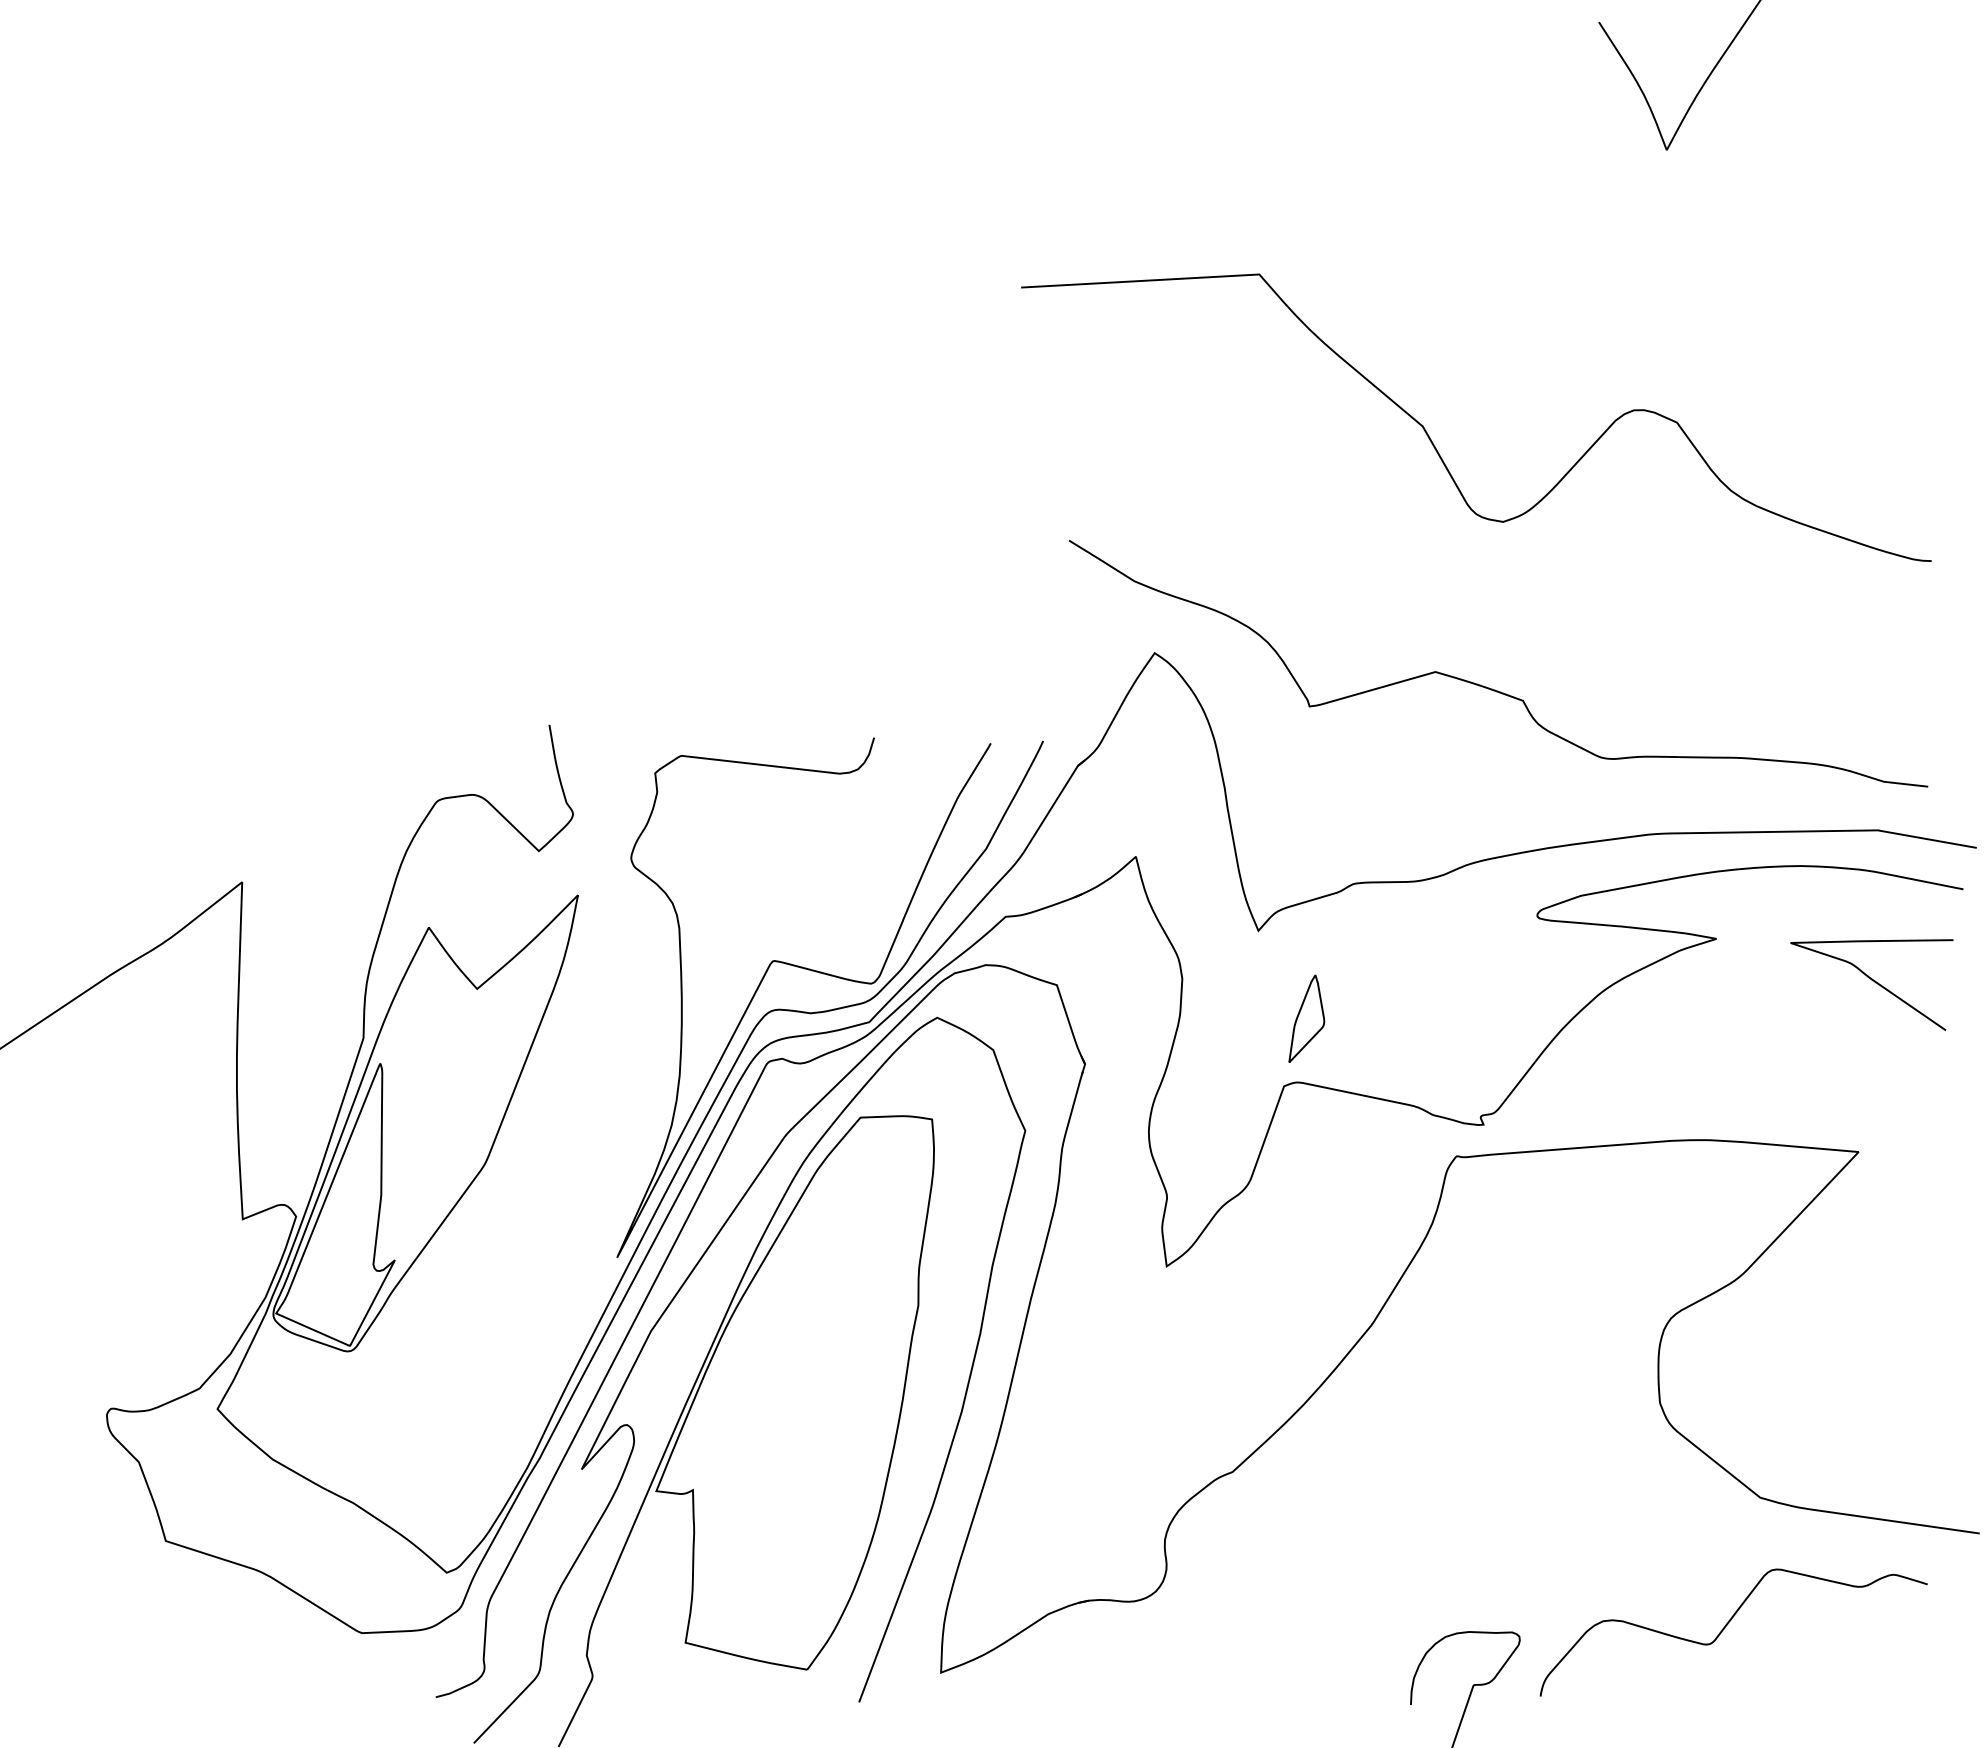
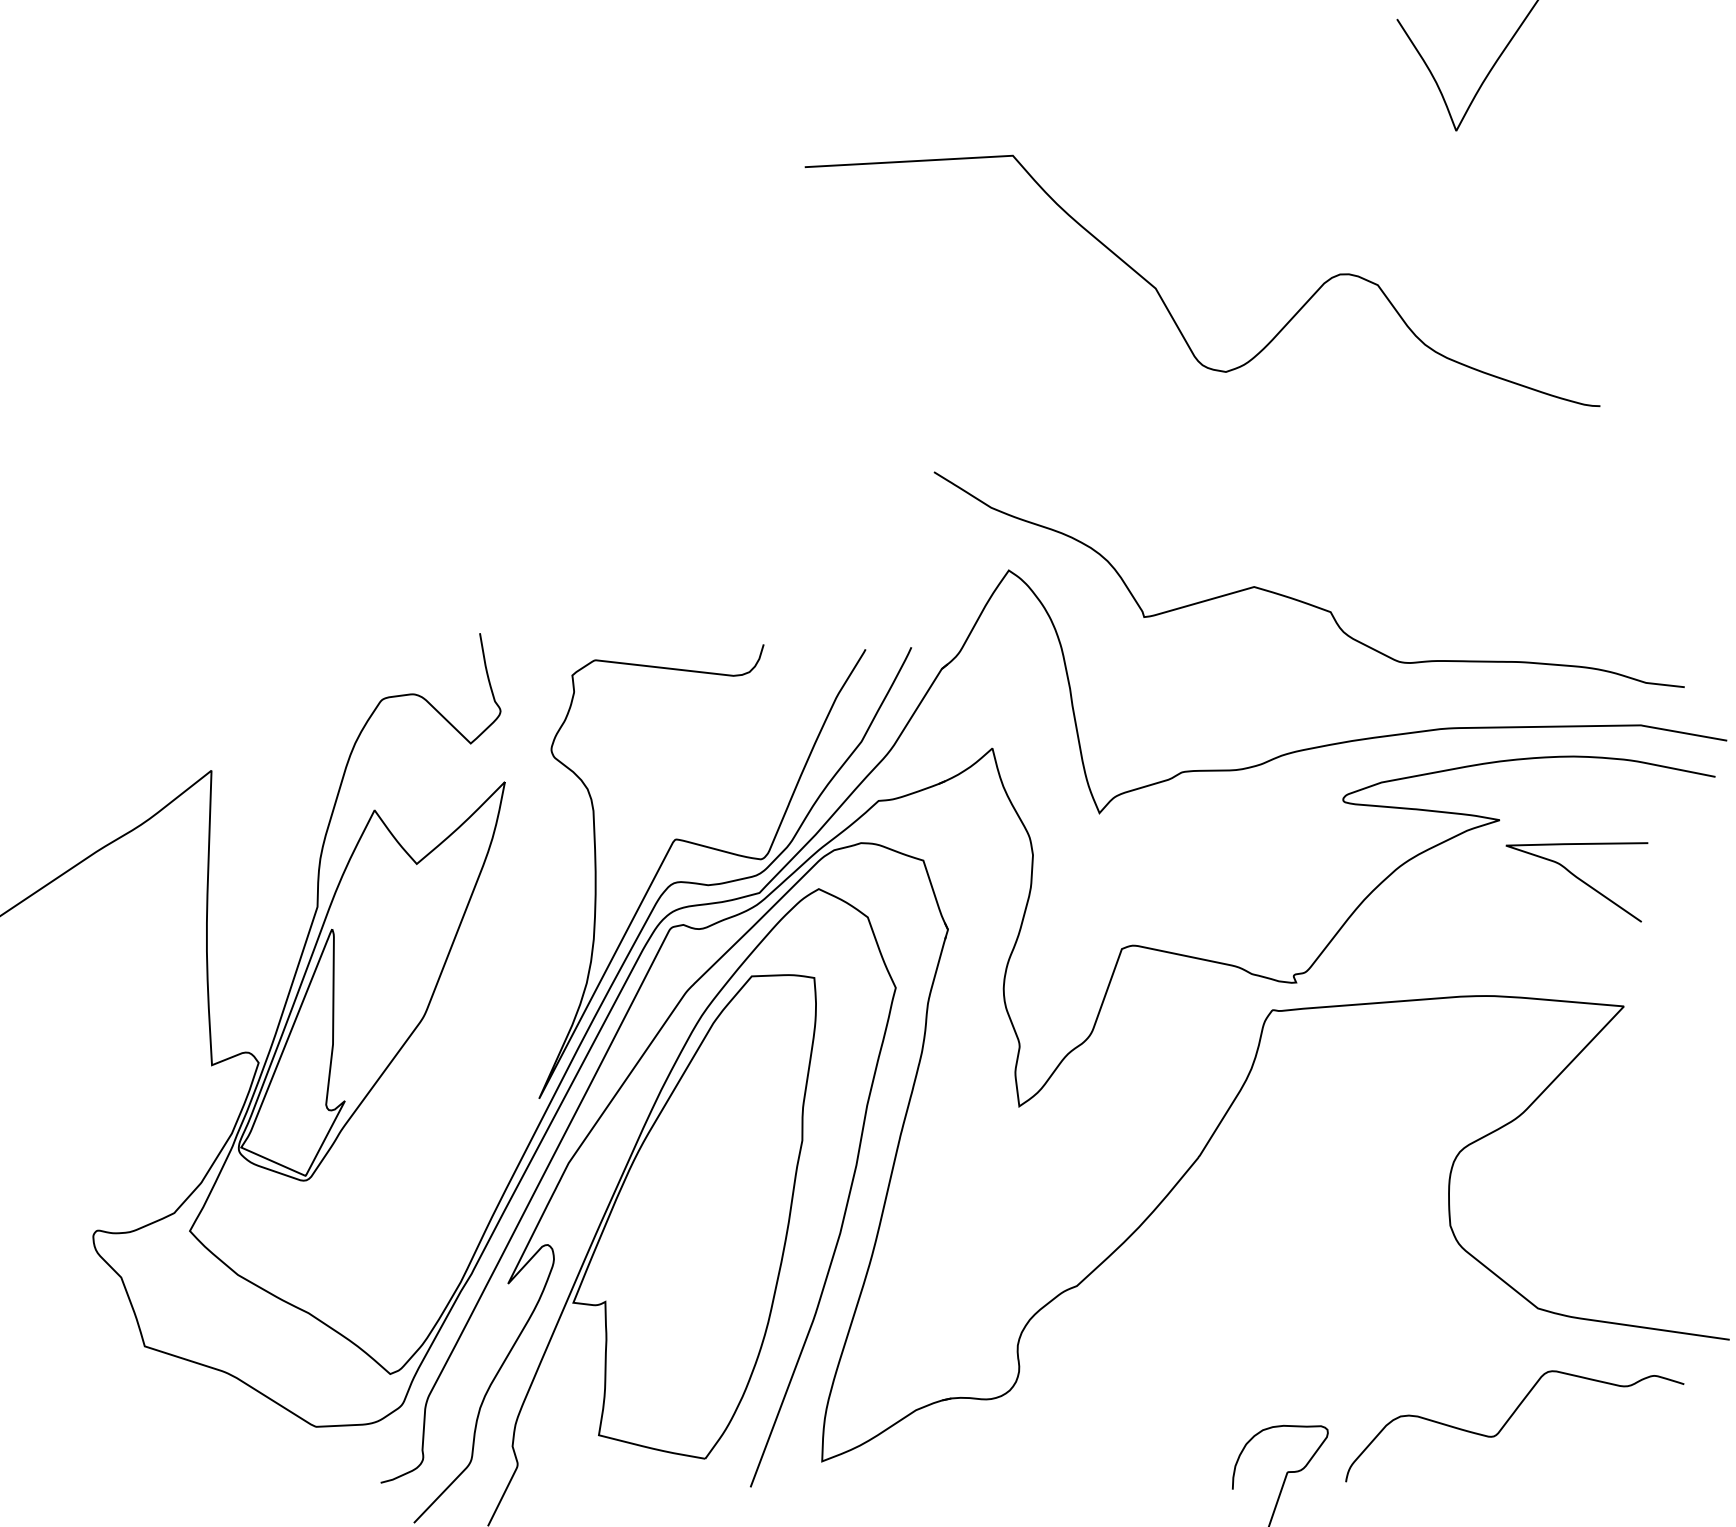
curve: (1434, 444) -> (1165, 304), moved
curve: (1873, 981) -> (1578, 879), moved
part: (1306, 1018) -> (1141, 889), removed

